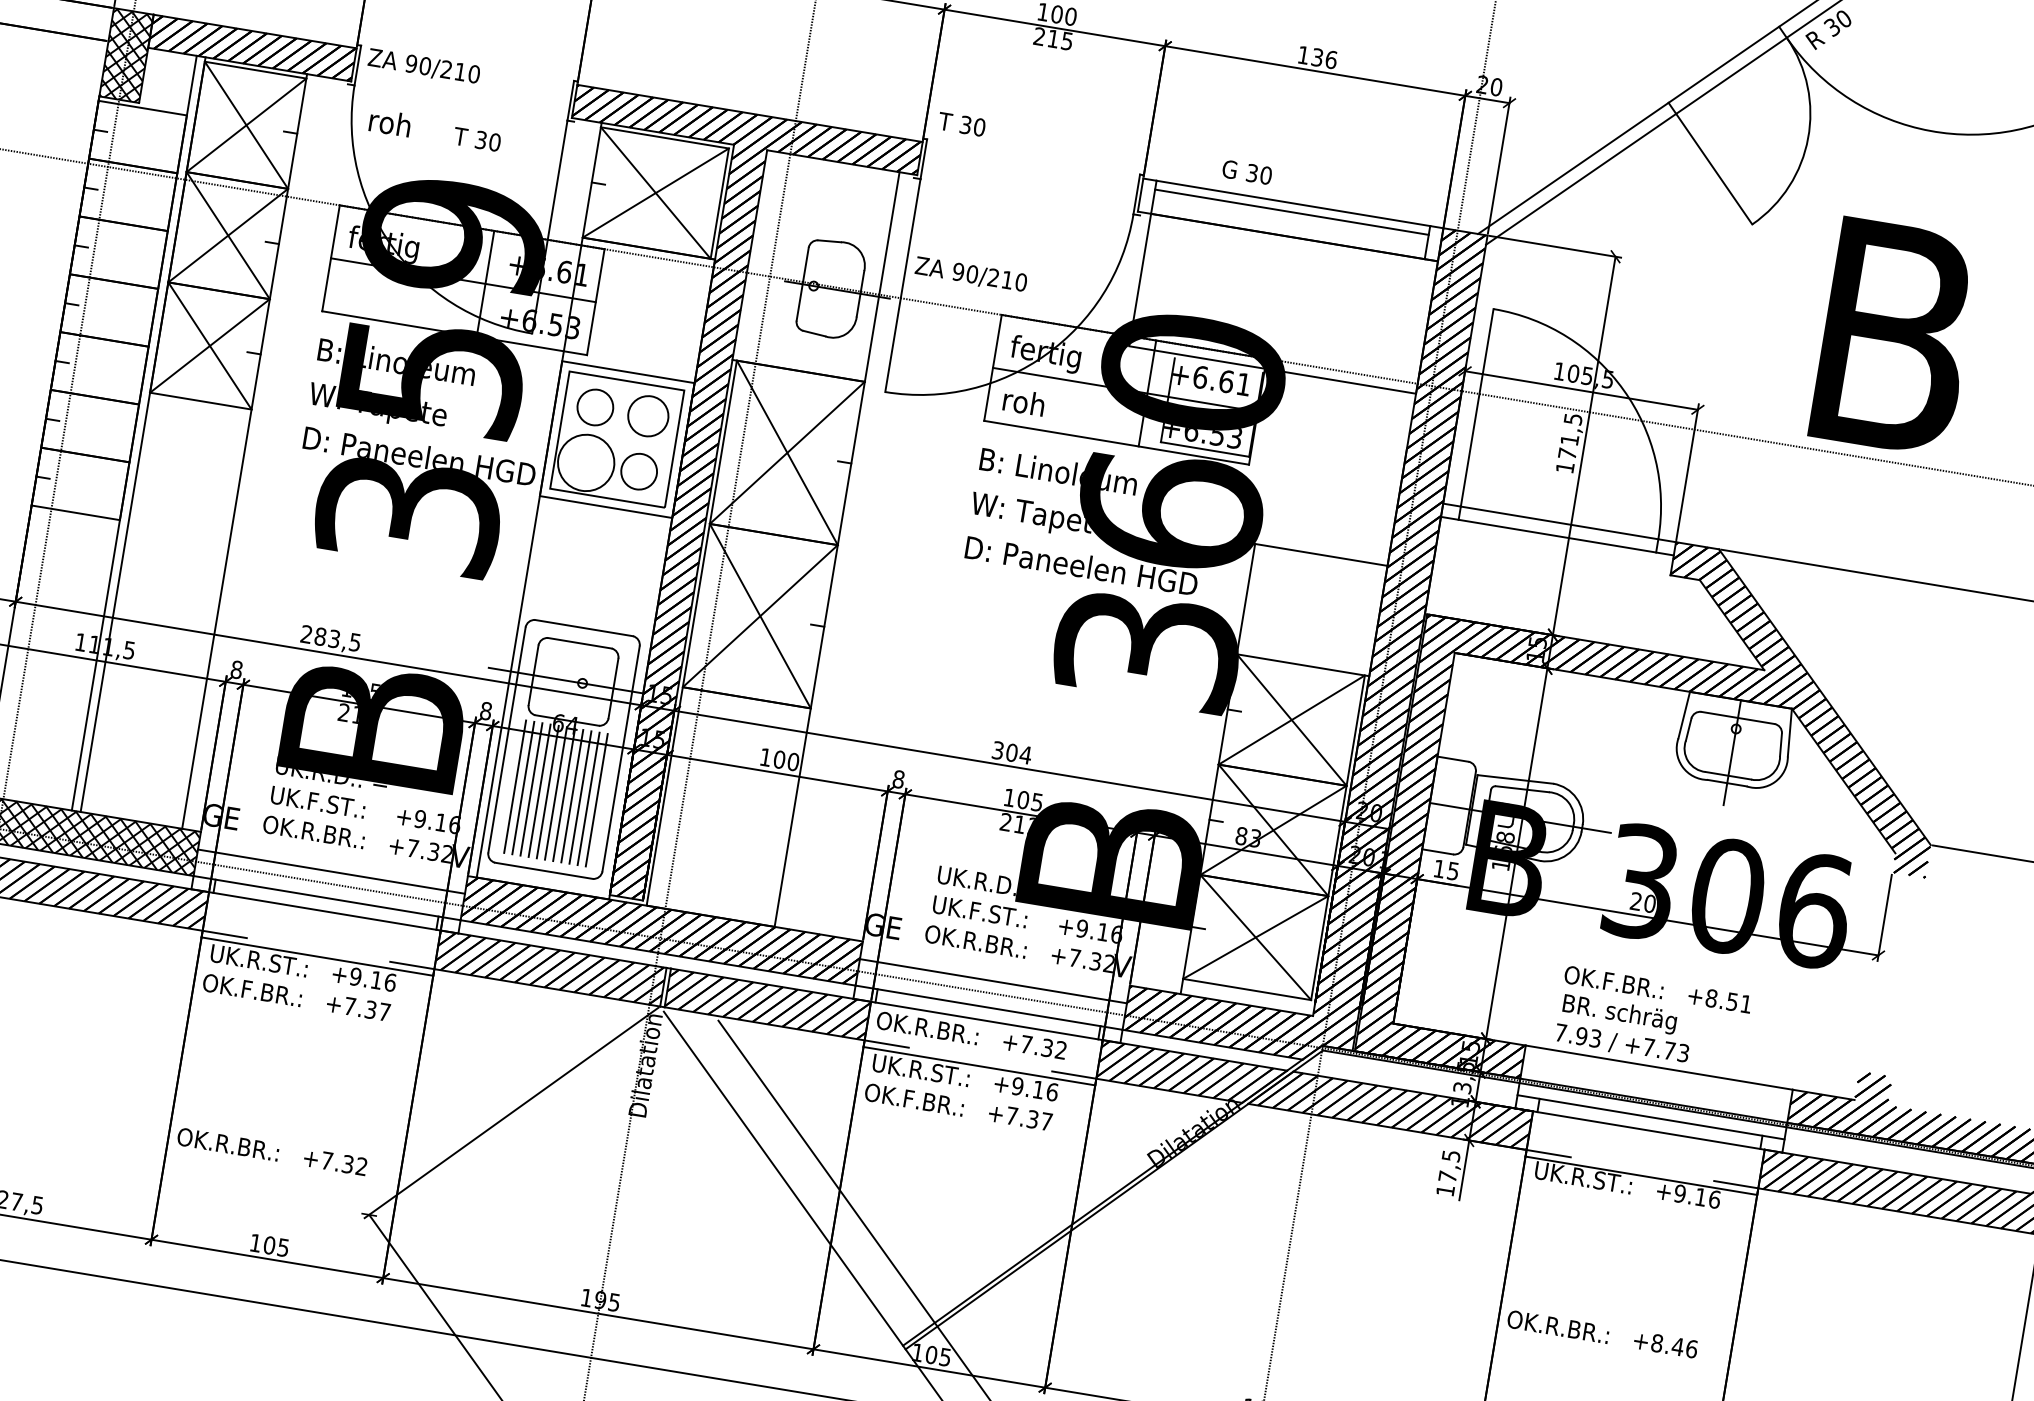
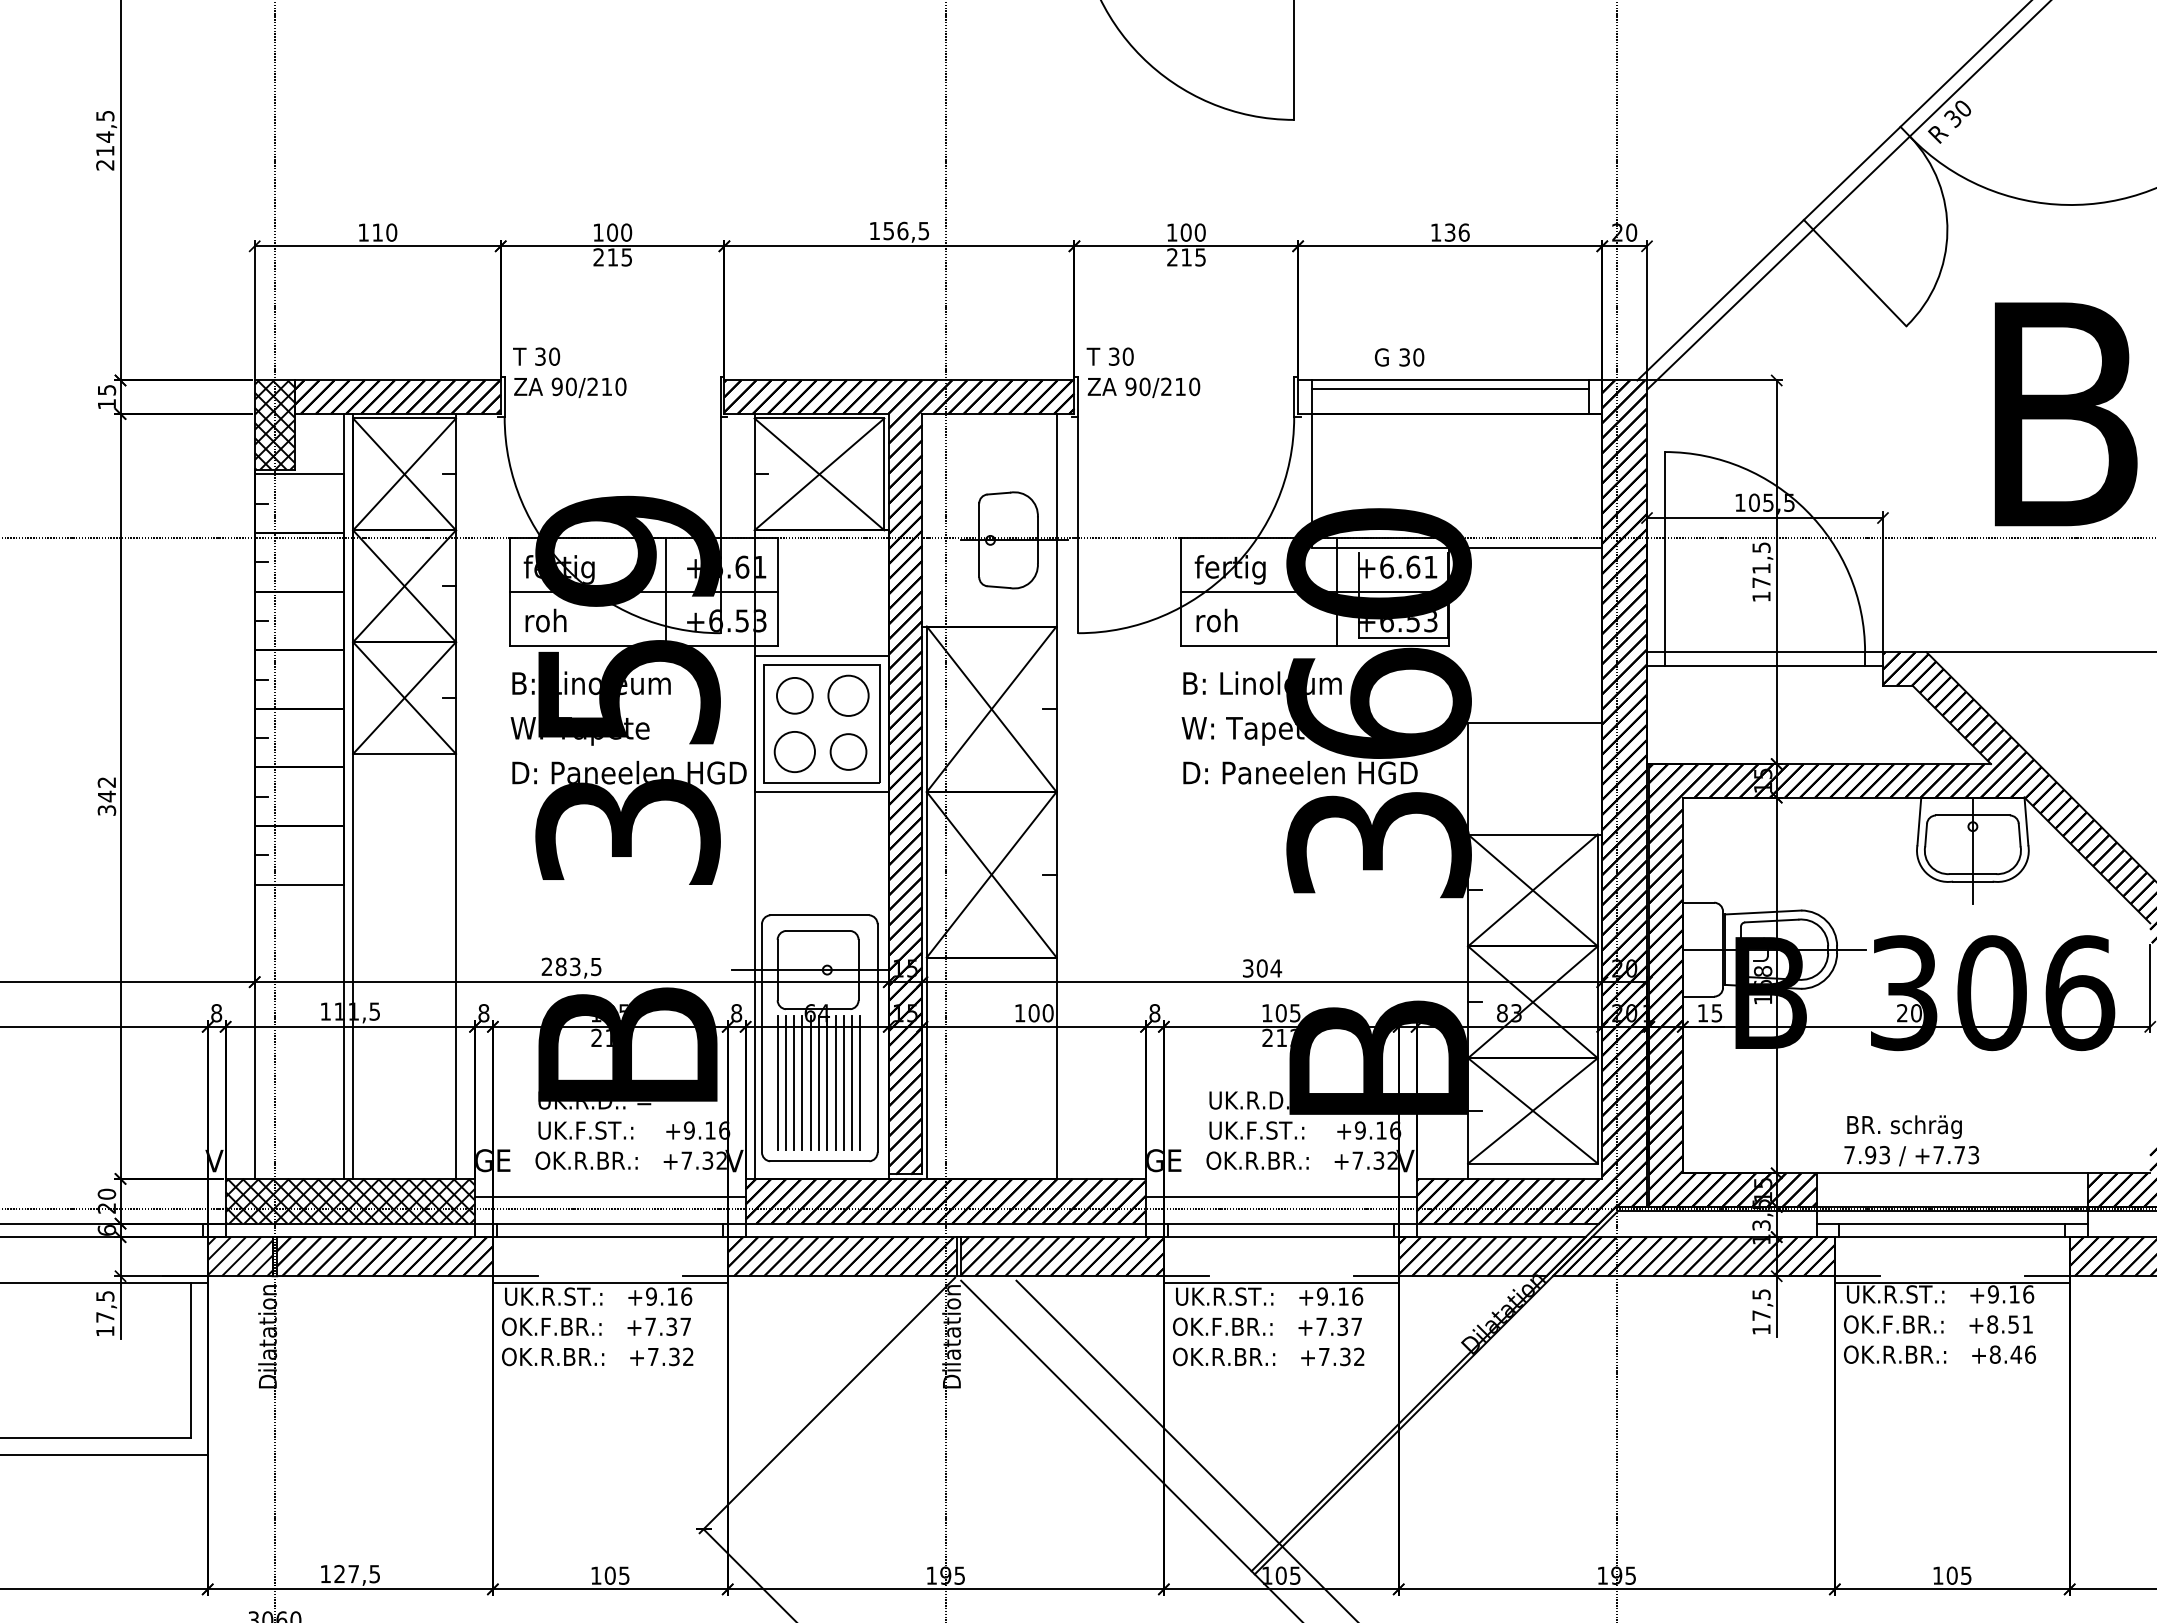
text: (389, 122) -> (545, 620), moved
text: (477, 139) -> (536, 356), moved
text: (970, 274) -> (1143, 387), moved
circle: (585, 462) -> (794, 751), size x0.71
text: (1658, 989) -> (1938, 1324), moved
text: (971, 1035) -> (1268, 1356), moved
text: (272, 1151) -> (597, 1356), moved
text: (1602, 1334) -> (1939, 1354), moved

